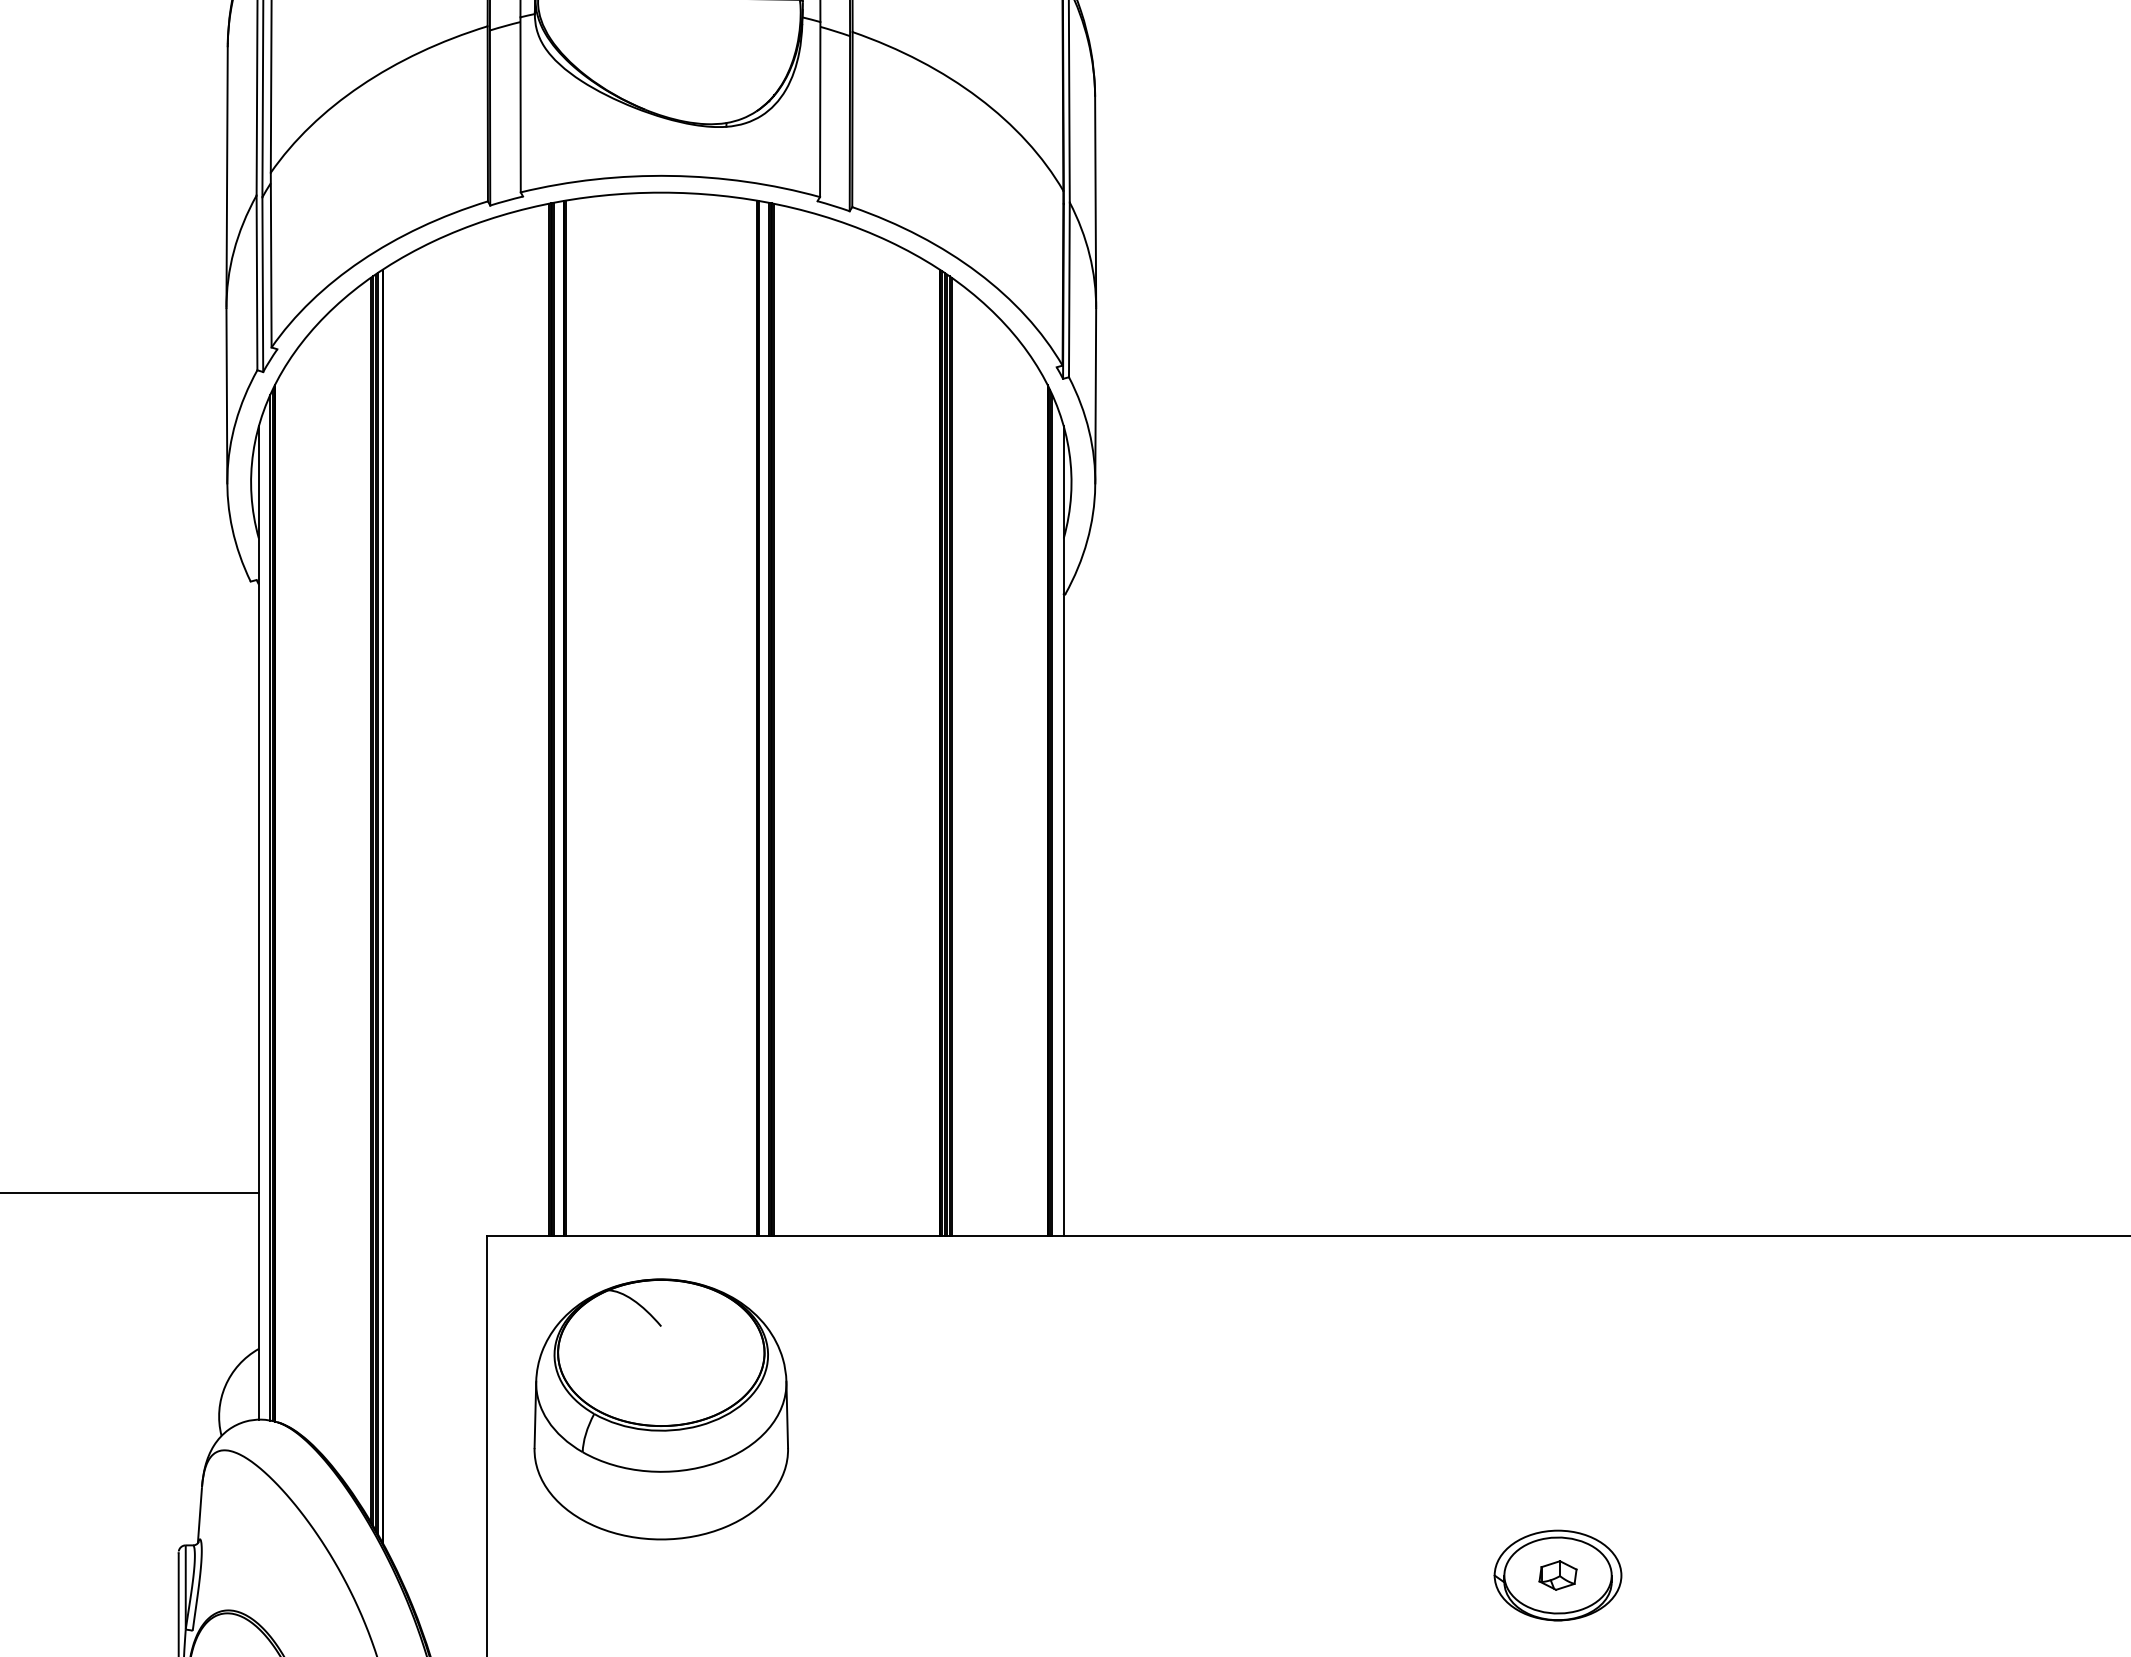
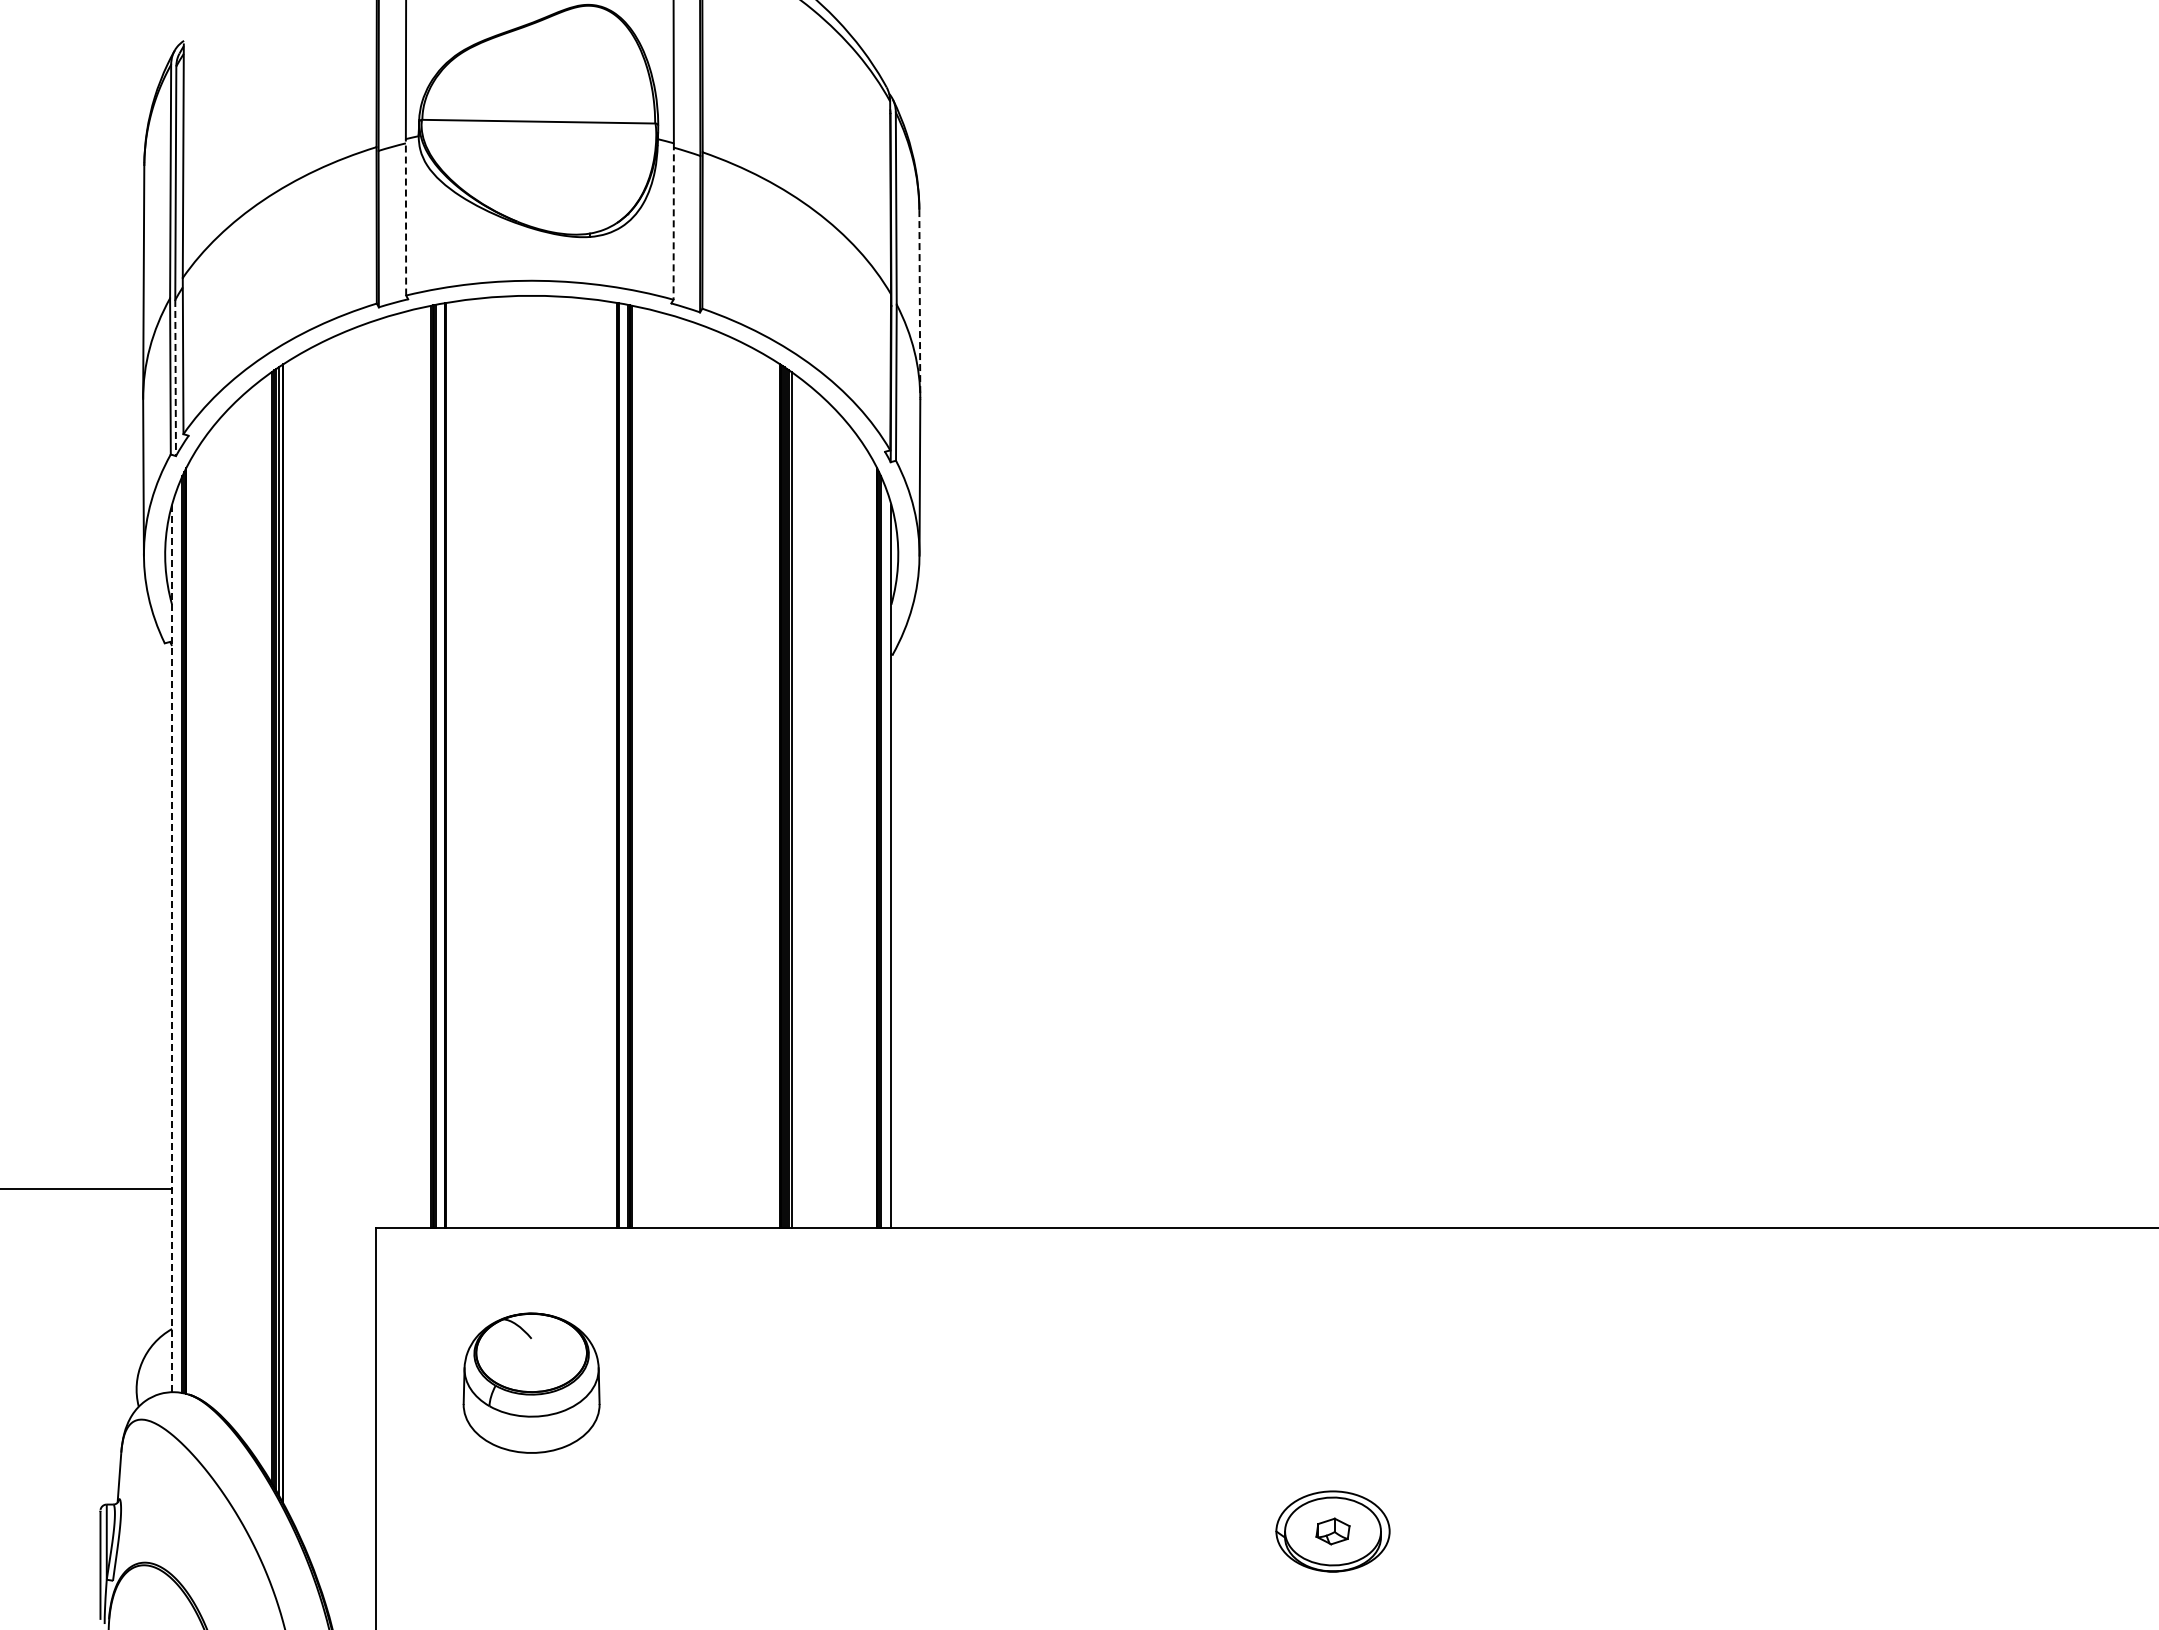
line: (521, 103) -> (406, 216), solid -> dashed
line: (819, 110) -> (673, 222), solid -> dashed
line: (1095, 201) -> (919, 303), solid -> dashed
line: (262, 285) -> (175, 378), solid -> dashed
line: (259, 923) -> (172, 948), solid -> dashed
part: (661, 1409) -> (531, 1383), size x0.6

